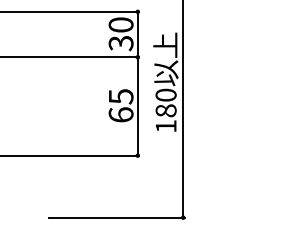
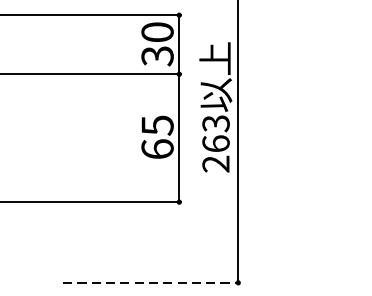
text: (165, 110) -> (215, 143), 180 -> 263
line: (117, 217) -> (152, 282), solid -> dashed

